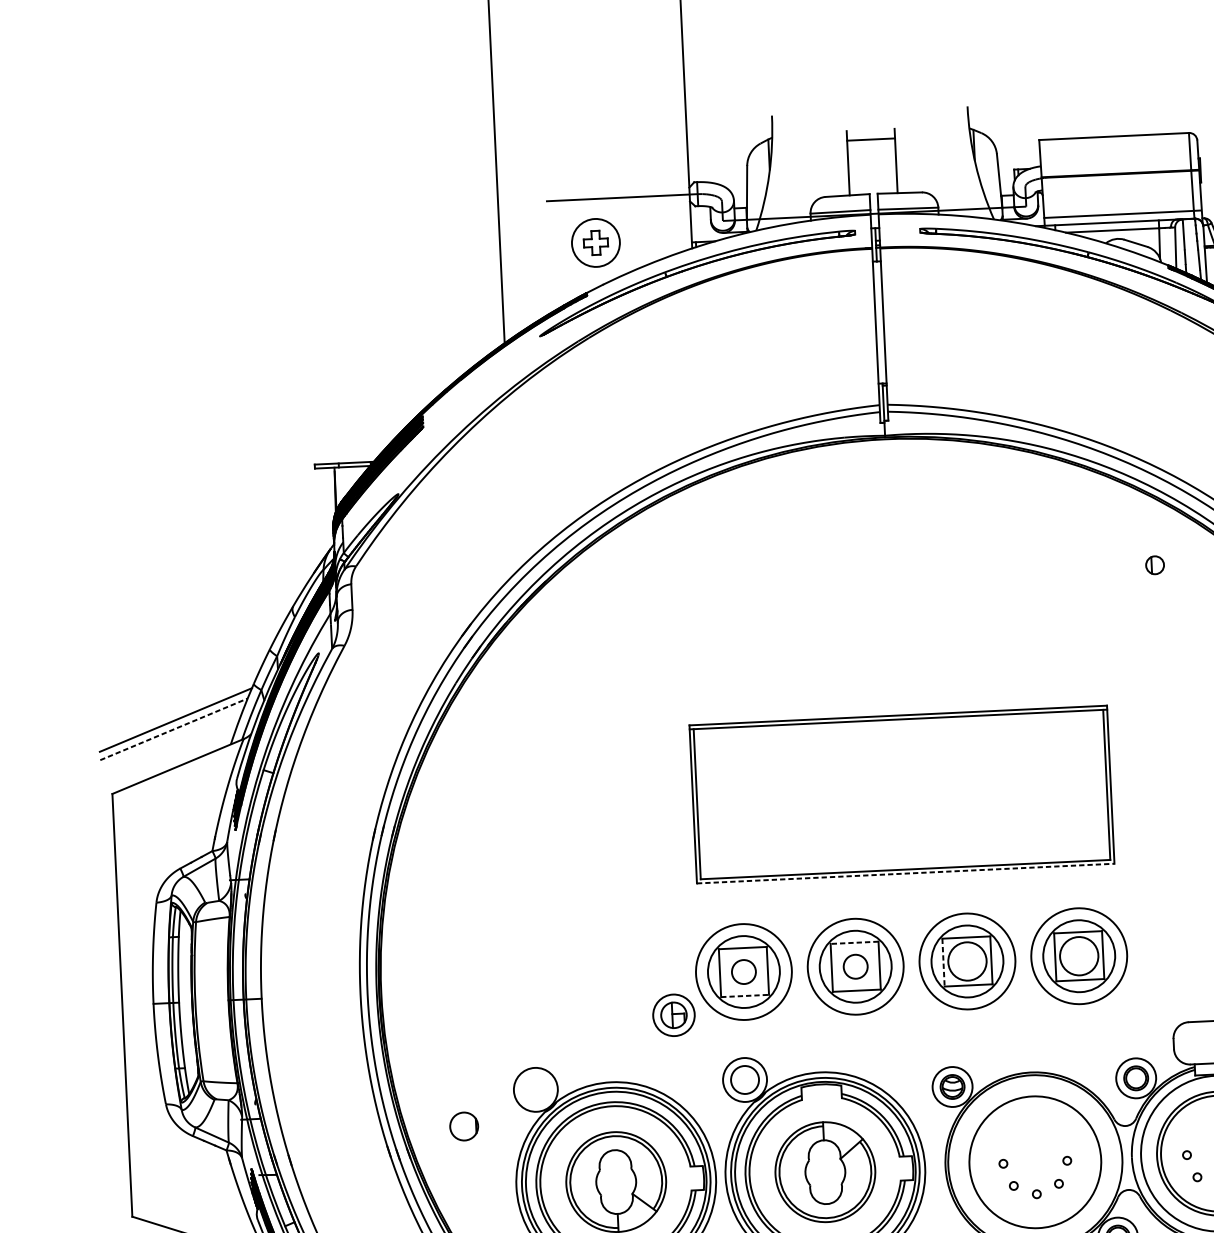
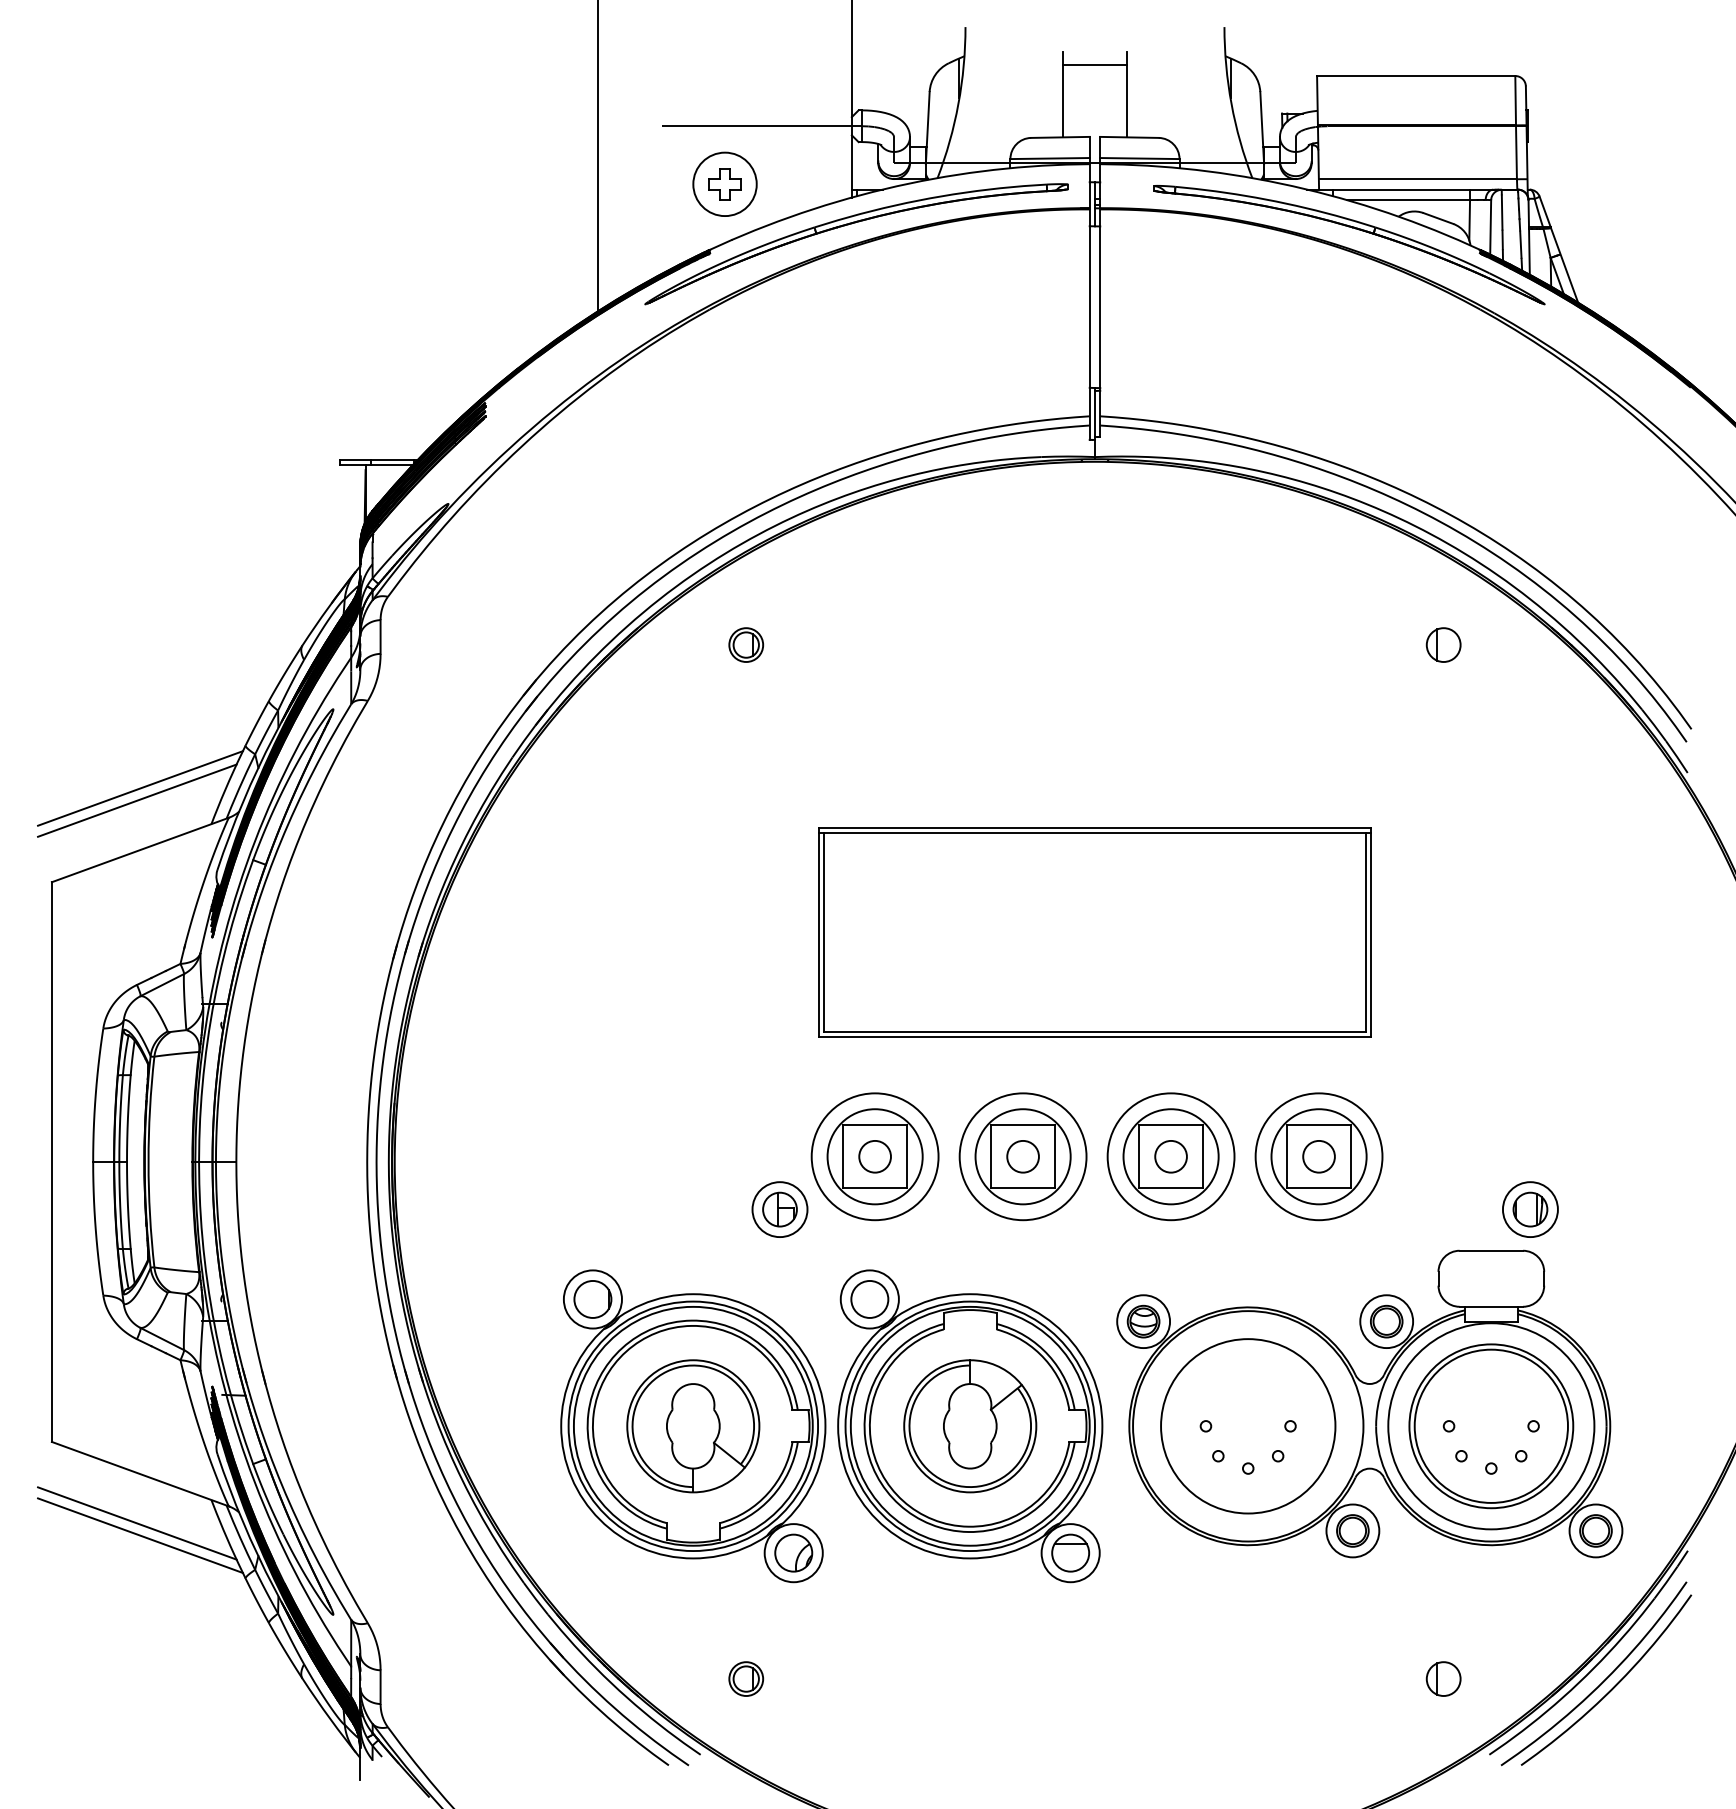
part: (1154, 564) -> (1443, 644), size x1.43
part: (628, 589) -> (746, 644), added
line: (174, 729) -> (137, 800), dashed -> solid
line: (906, 873) -> (1095, 1036), dashed -> solid
line: (854, 943) -> (1023, 1125), dashed -> solid
circle: (1078, 956) -> (1318, 1156), size x0.62
circle: (967, 961) -> (1170, 1156), size x0.62
line: (943, 962) -> (1139, 1156), dashed -> solid
line: (745, 995) -> (875, 1188), dashed -> solid
part: (463, 1126) -> (592, 1299), moved

